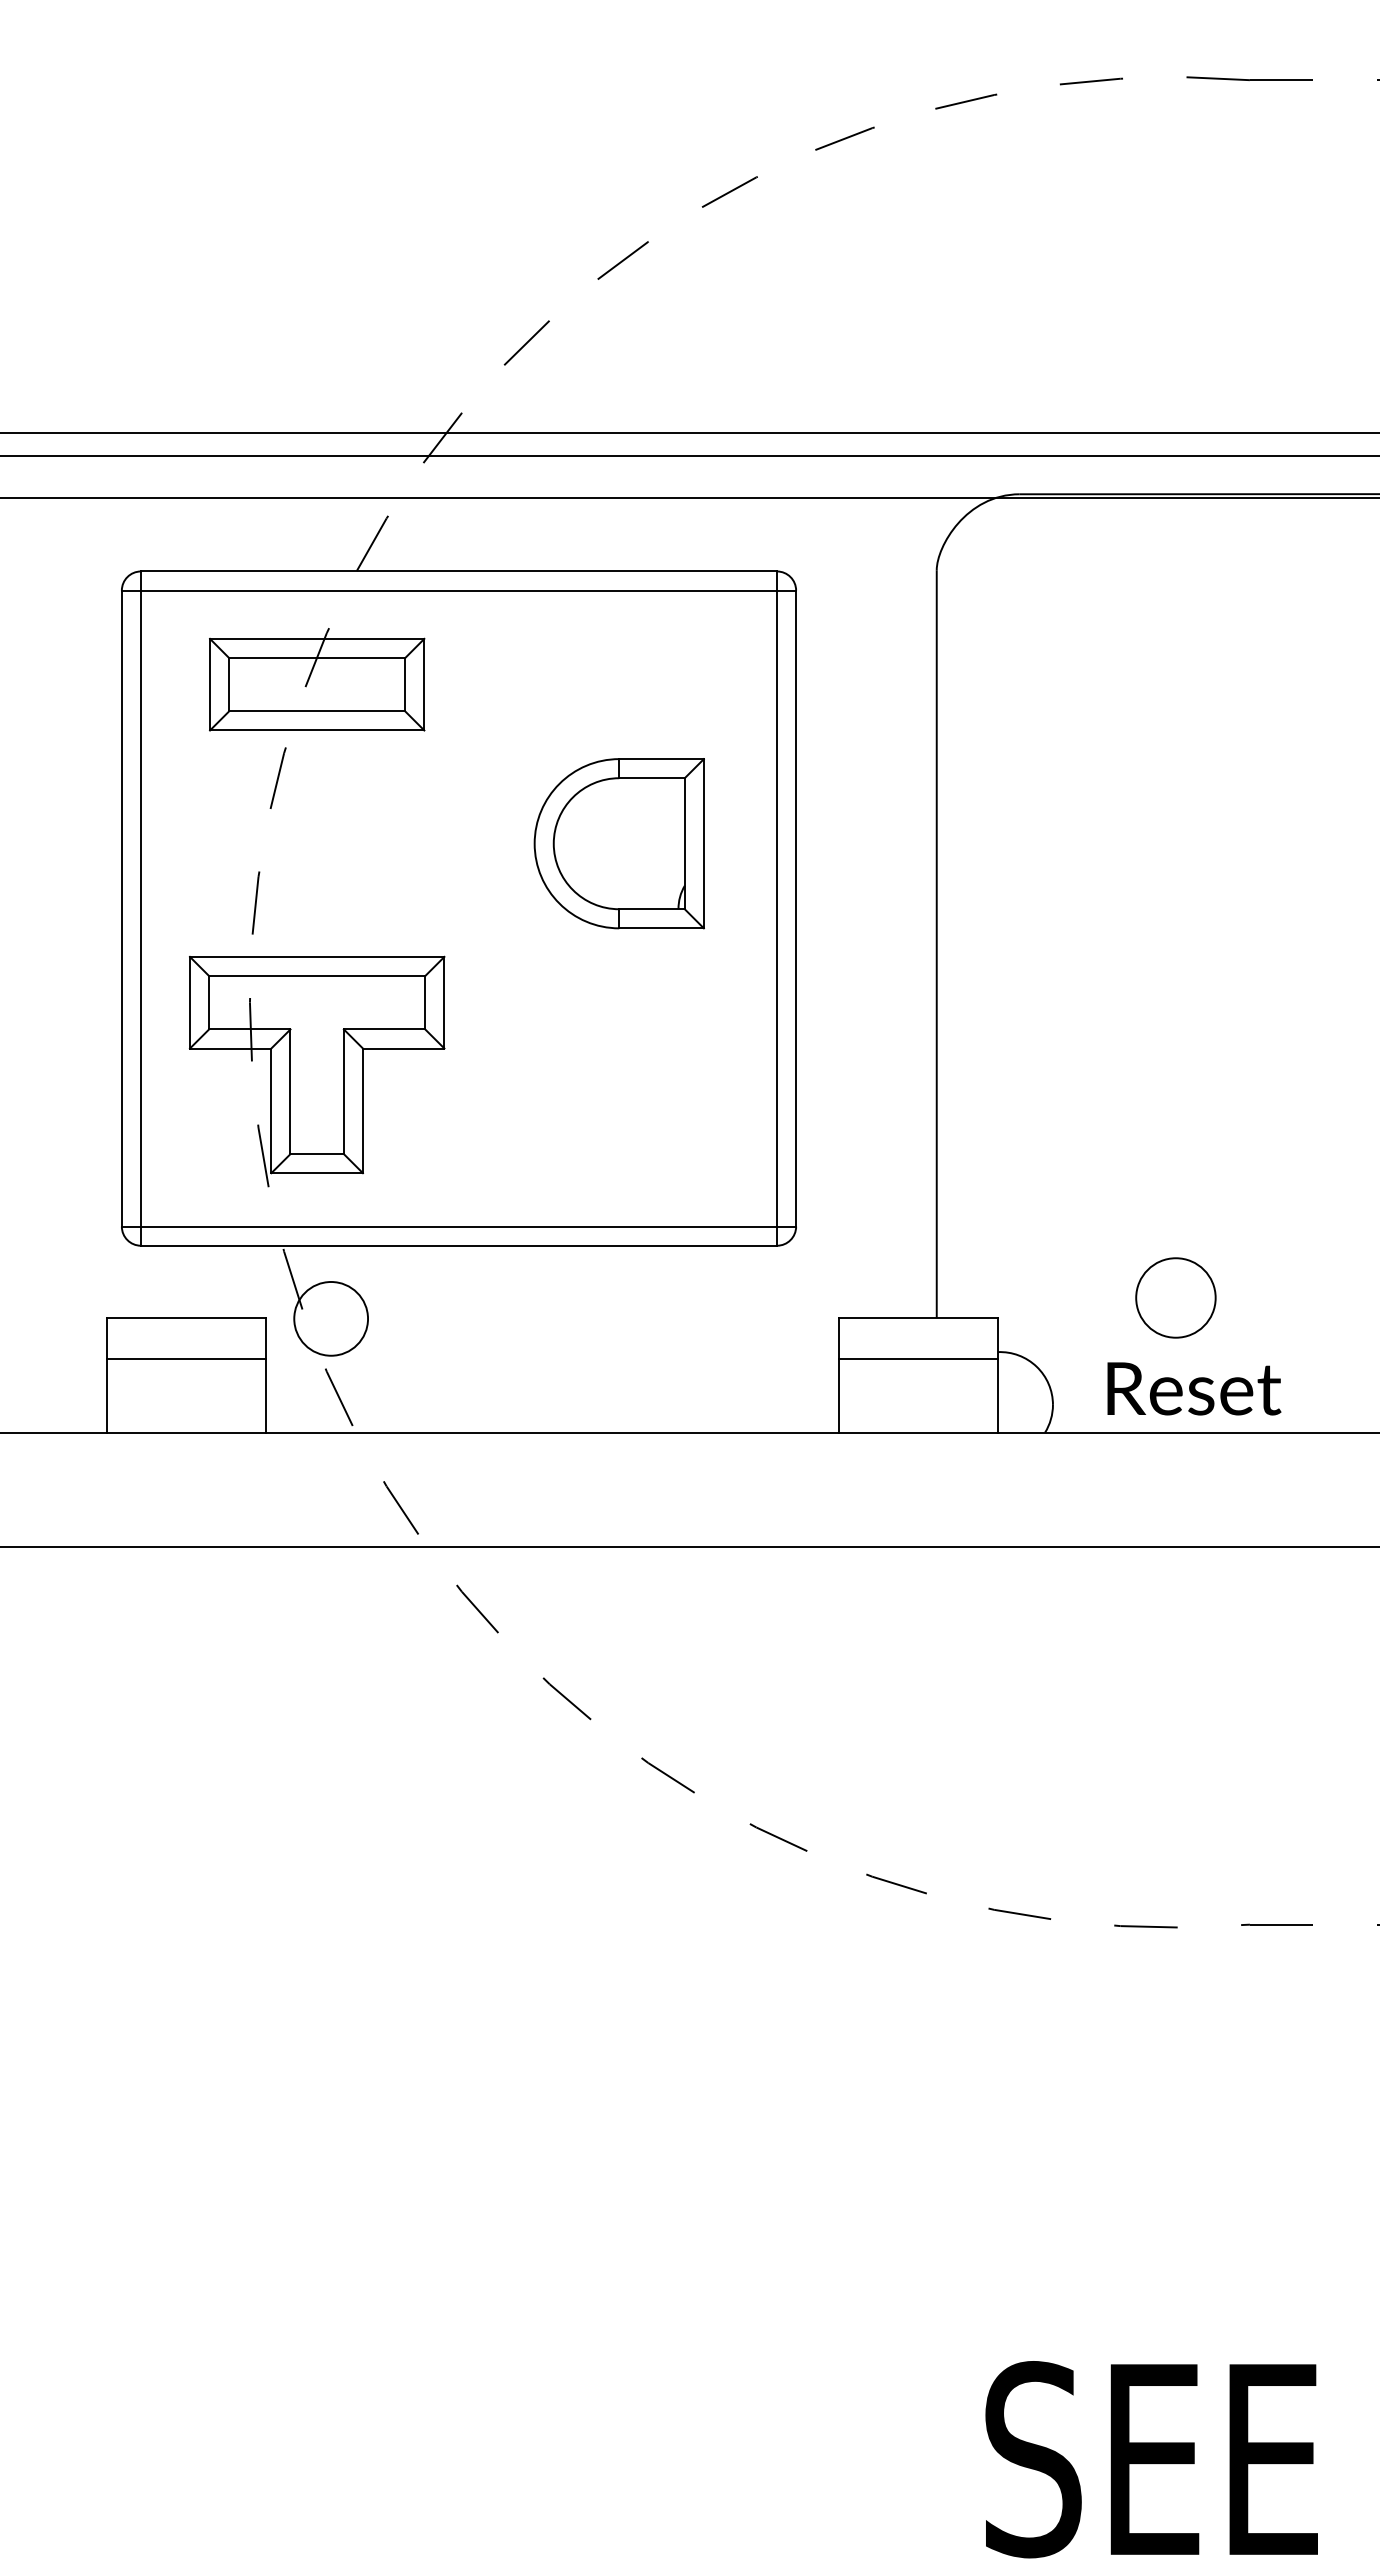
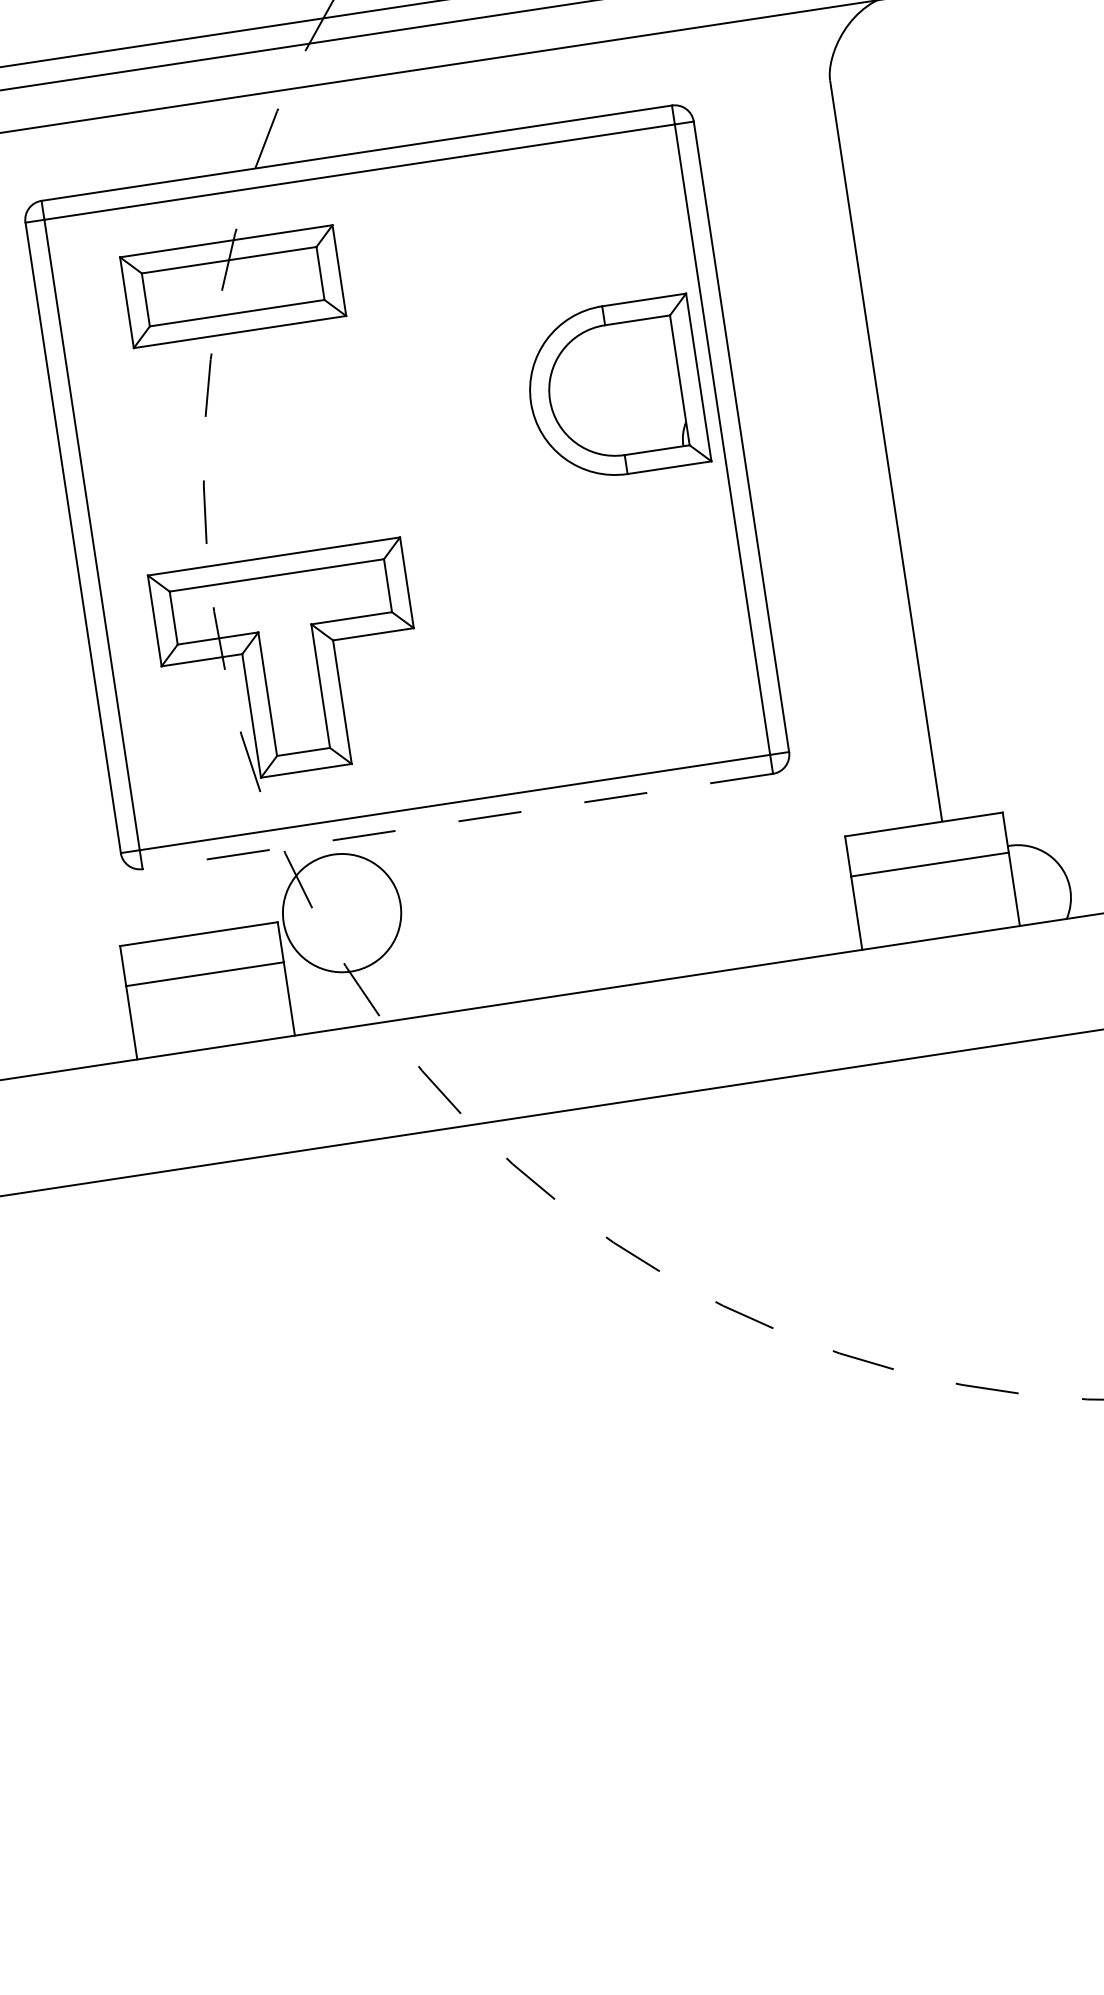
part: (618, 843) -> (614, 390), moved
line: (458, 1245) -> (457, 821), solid -> dashed
circle: (331, 1318) -> (342, 912), size x1.6

